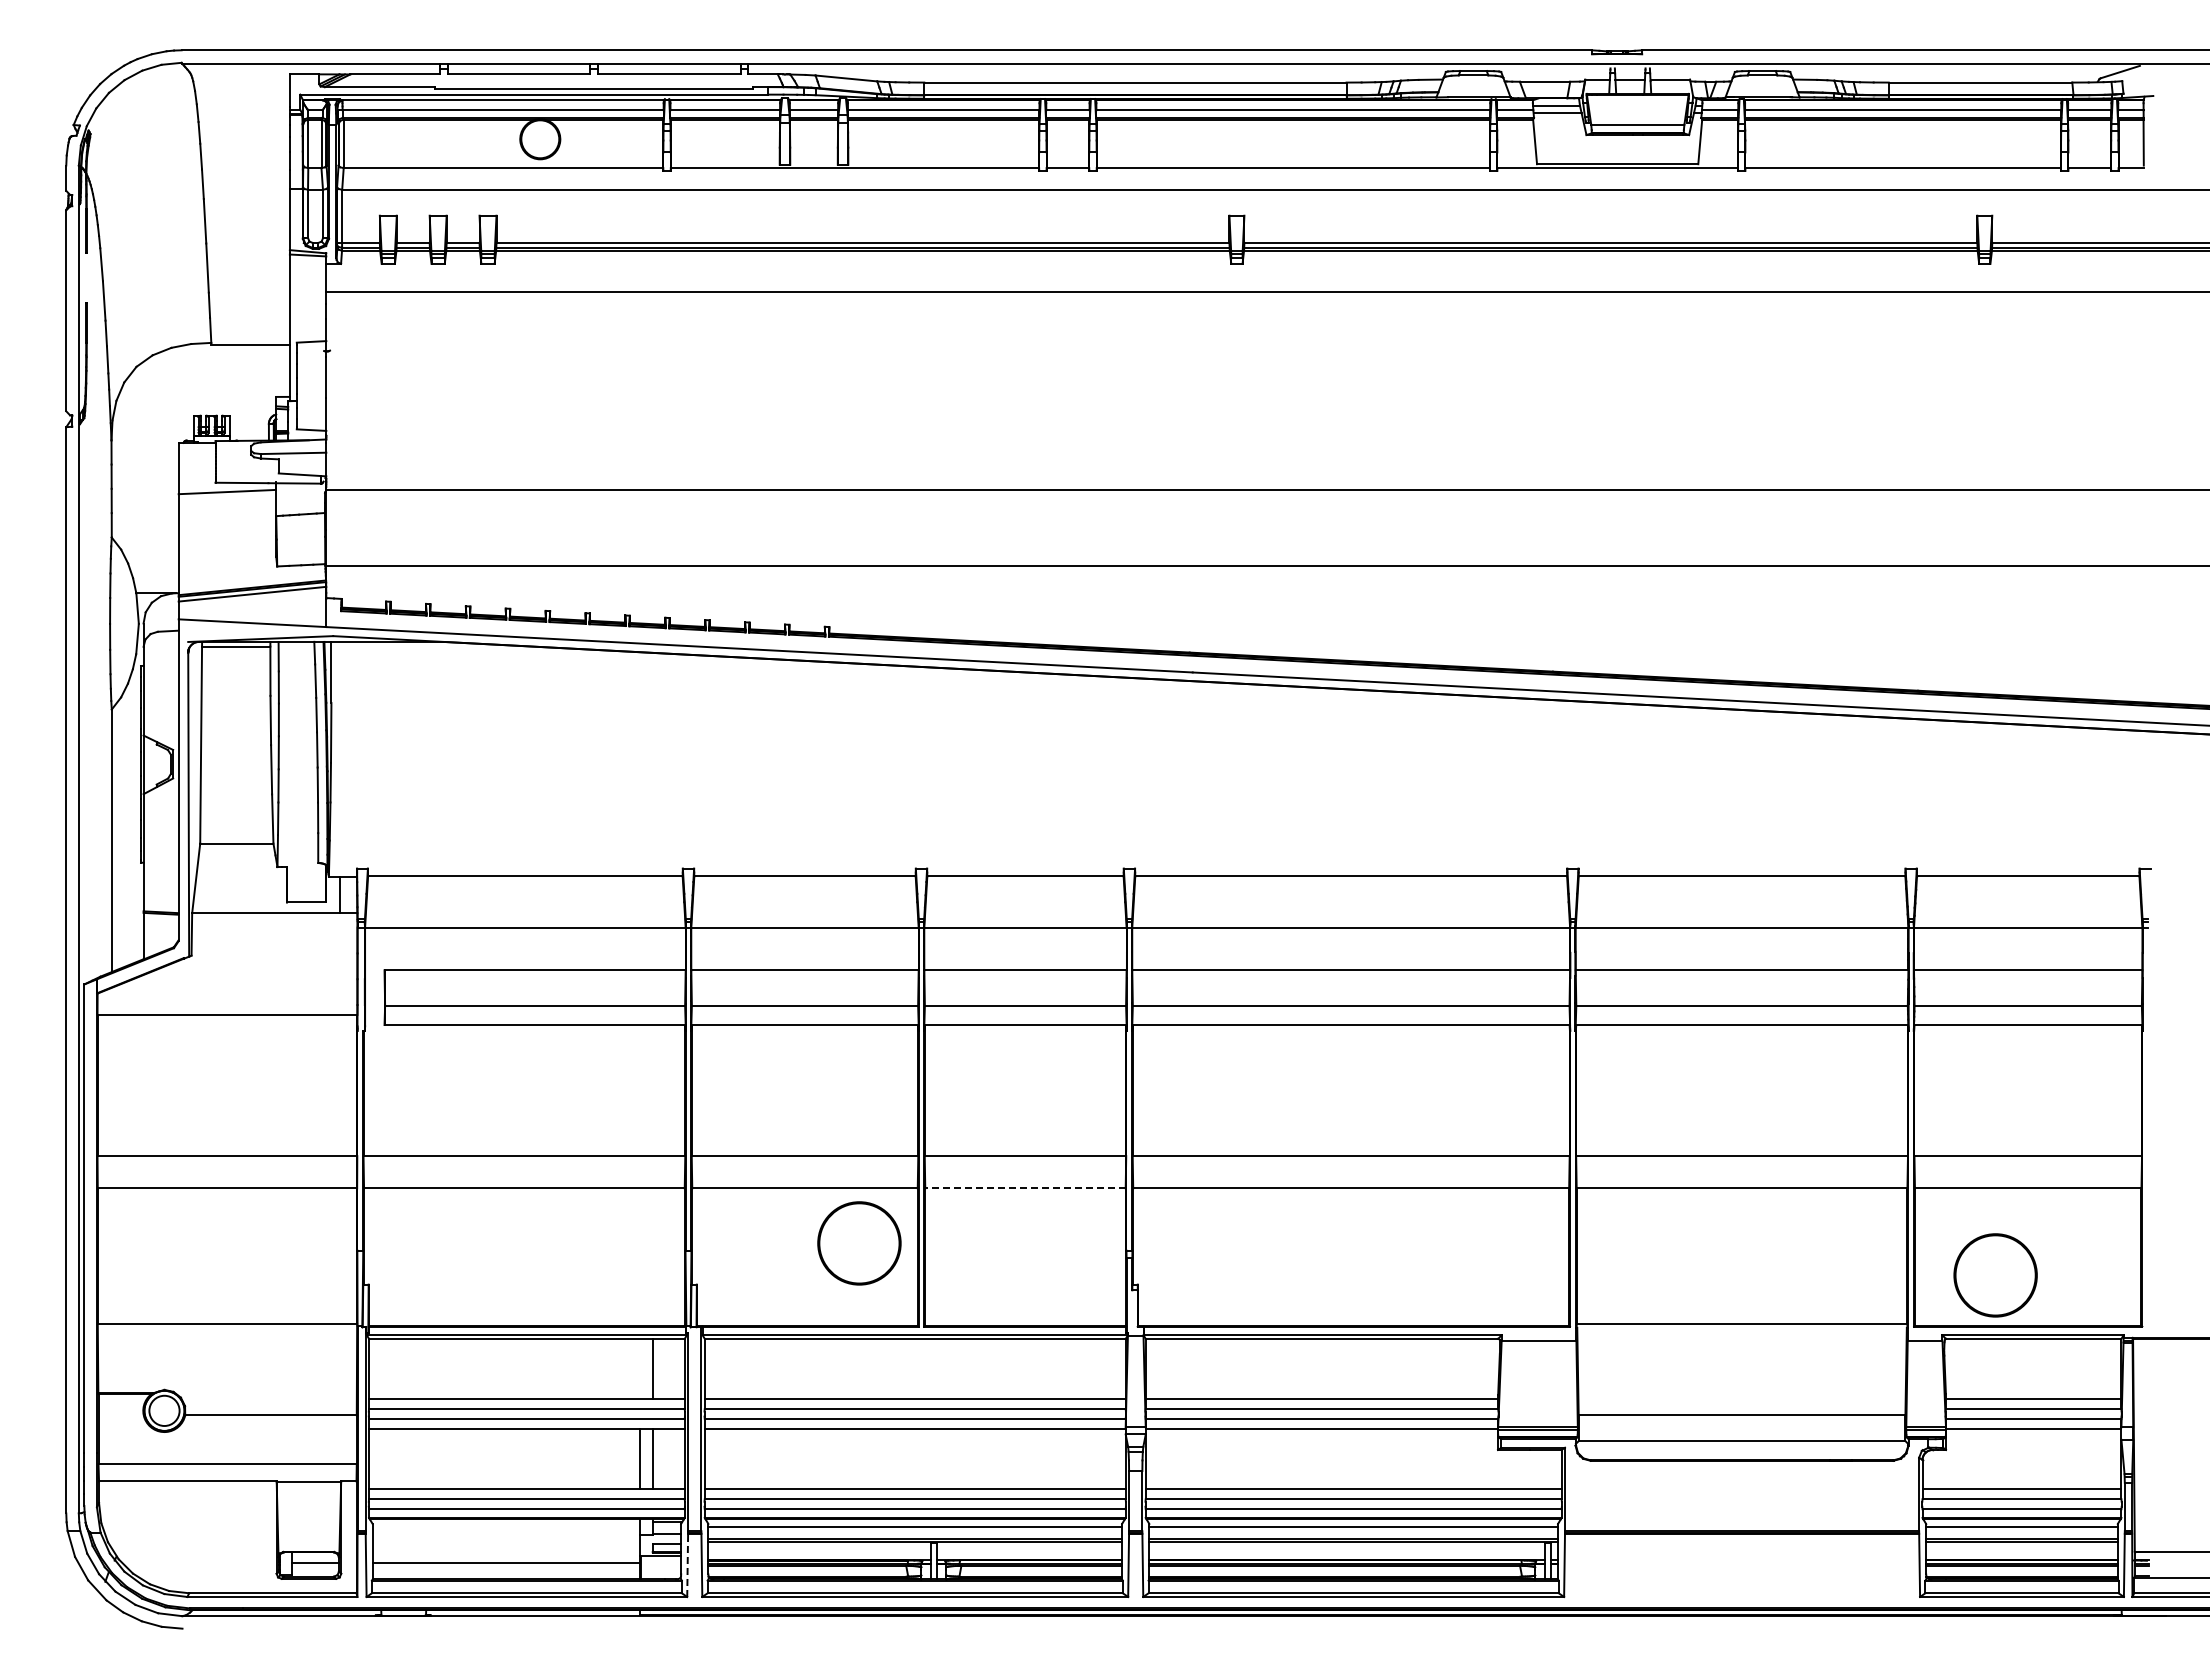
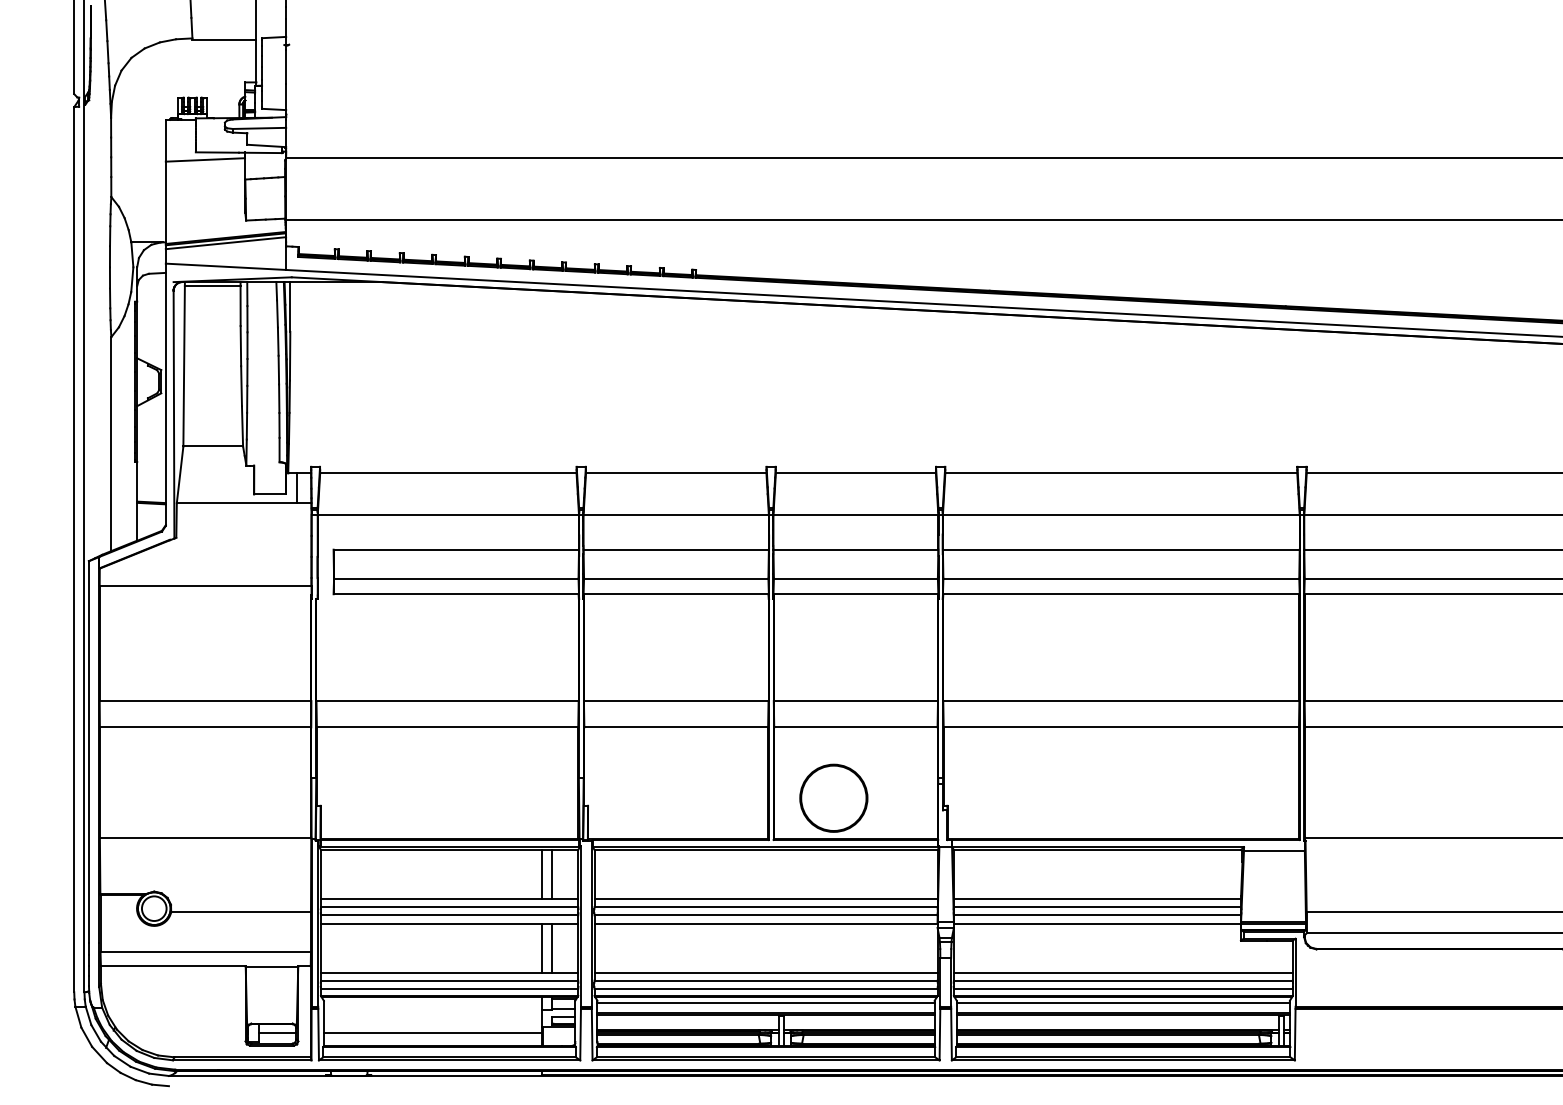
line: (1024, 1188) -> (855, 727), dashed -> solid
circle: (859, 1243) -> (833, 798), moved
line: (640, 1368) -> (542, 874), added
line: (687, 1565) -> (580, 1034), dashed -> solid

